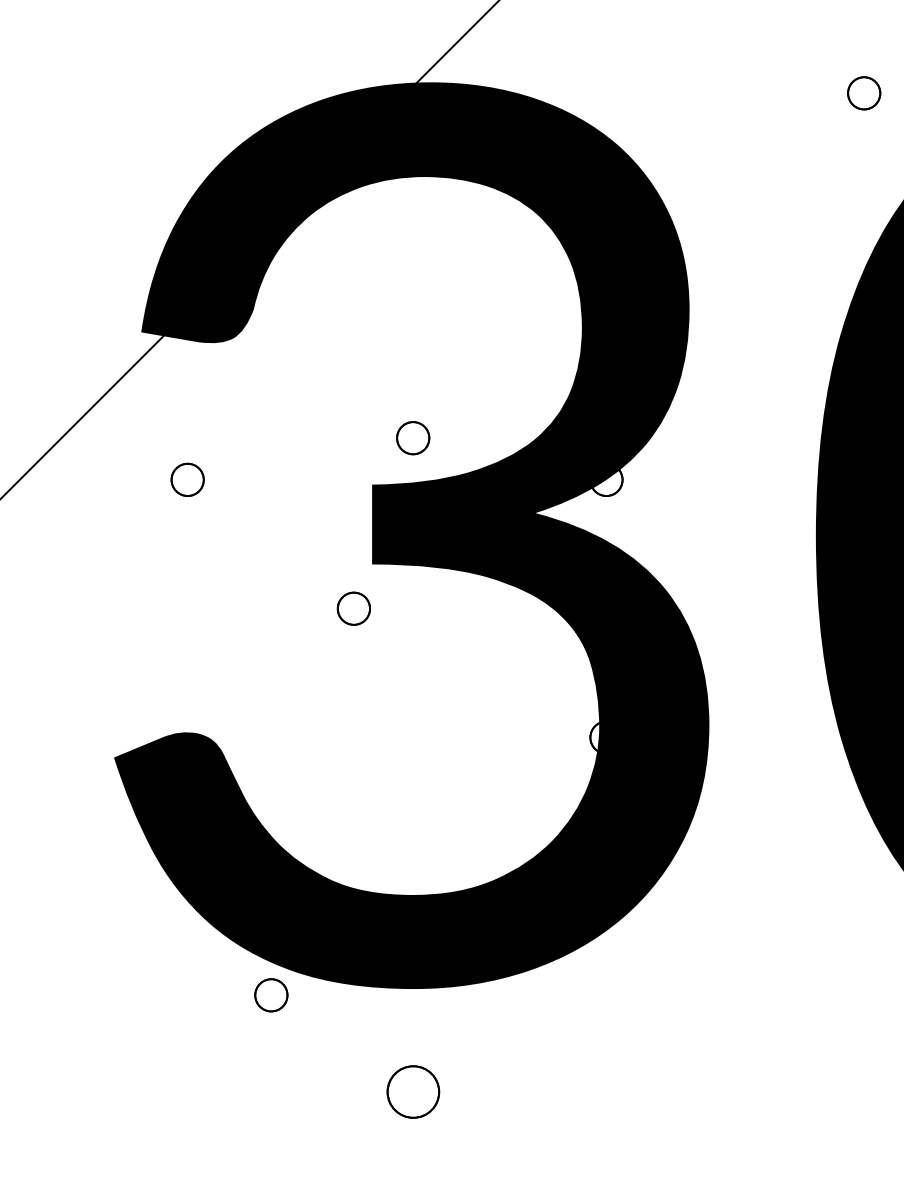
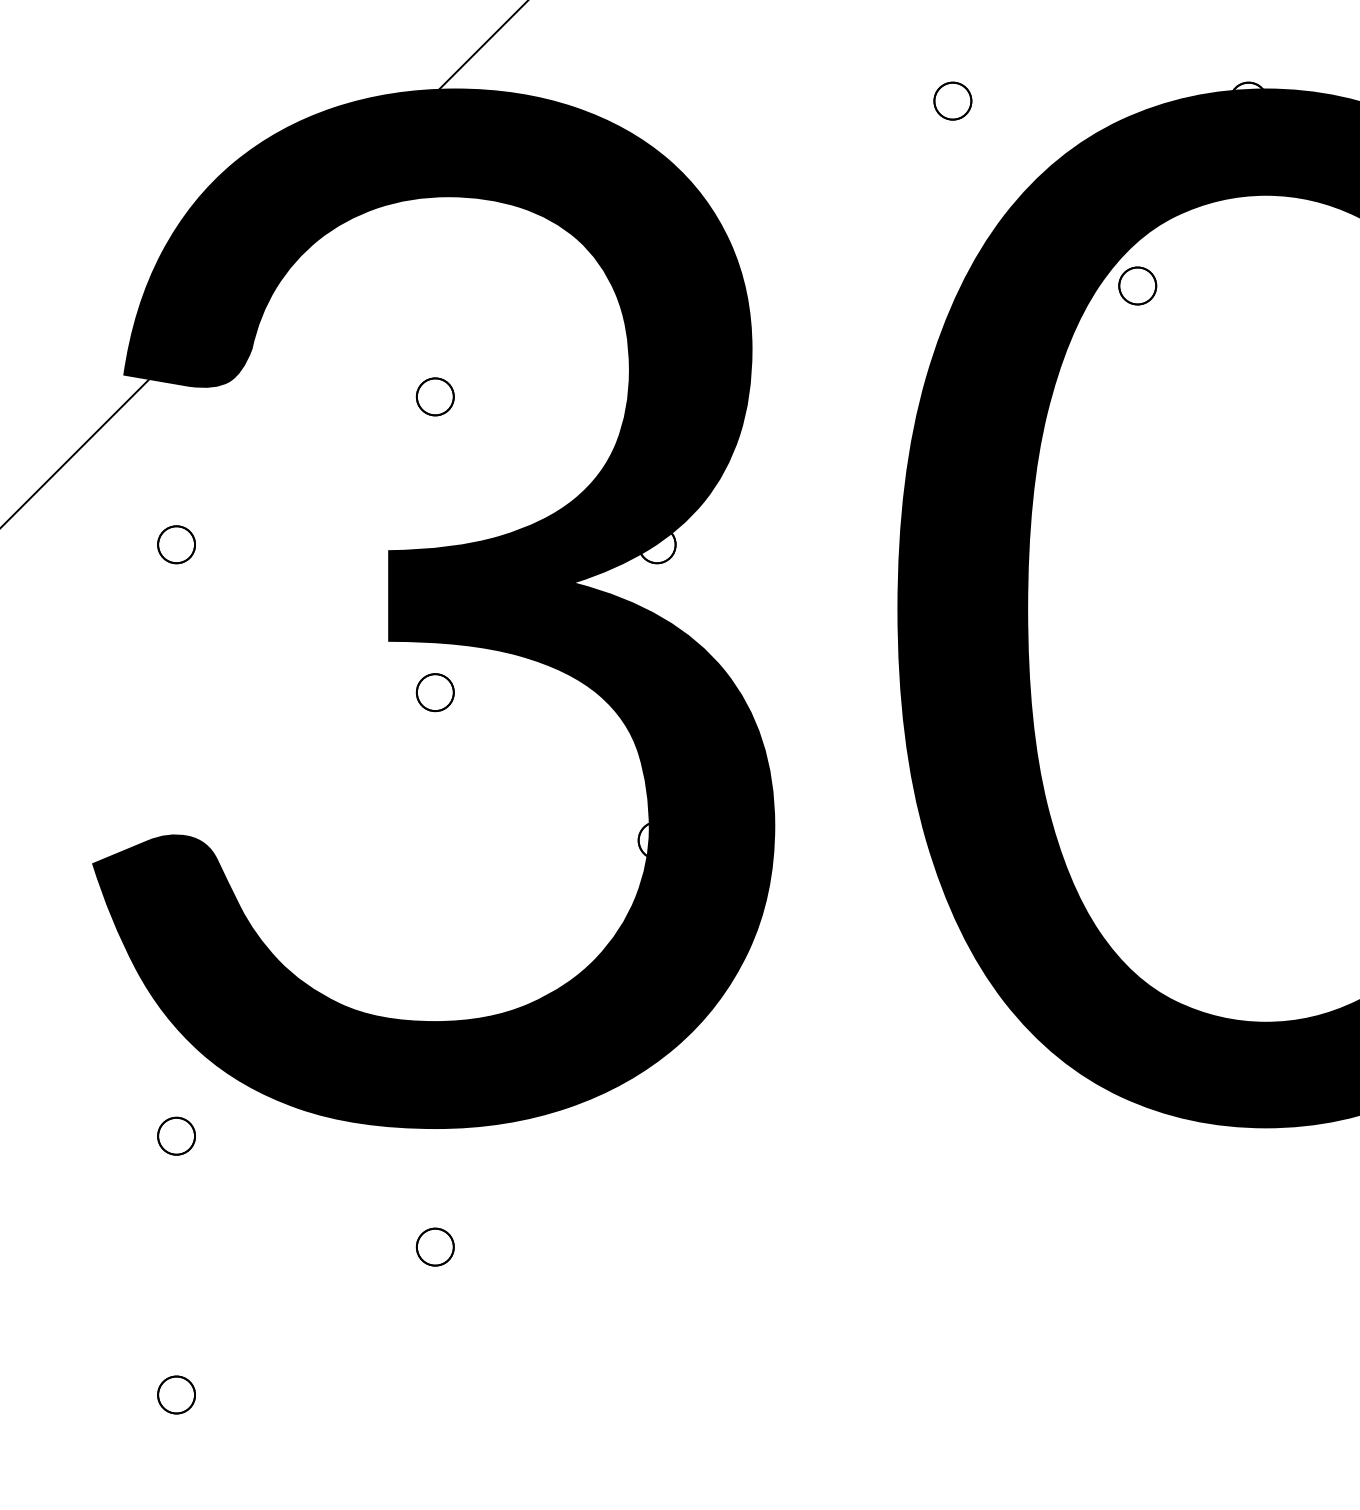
part: (412, 437) -> (434, 396), moved
part: (353, 608) -> (434, 692), moved
part: (271, 994) -> (176, 1135), moved
part: (412, 1091) -> (434, 1246), size x0.62

